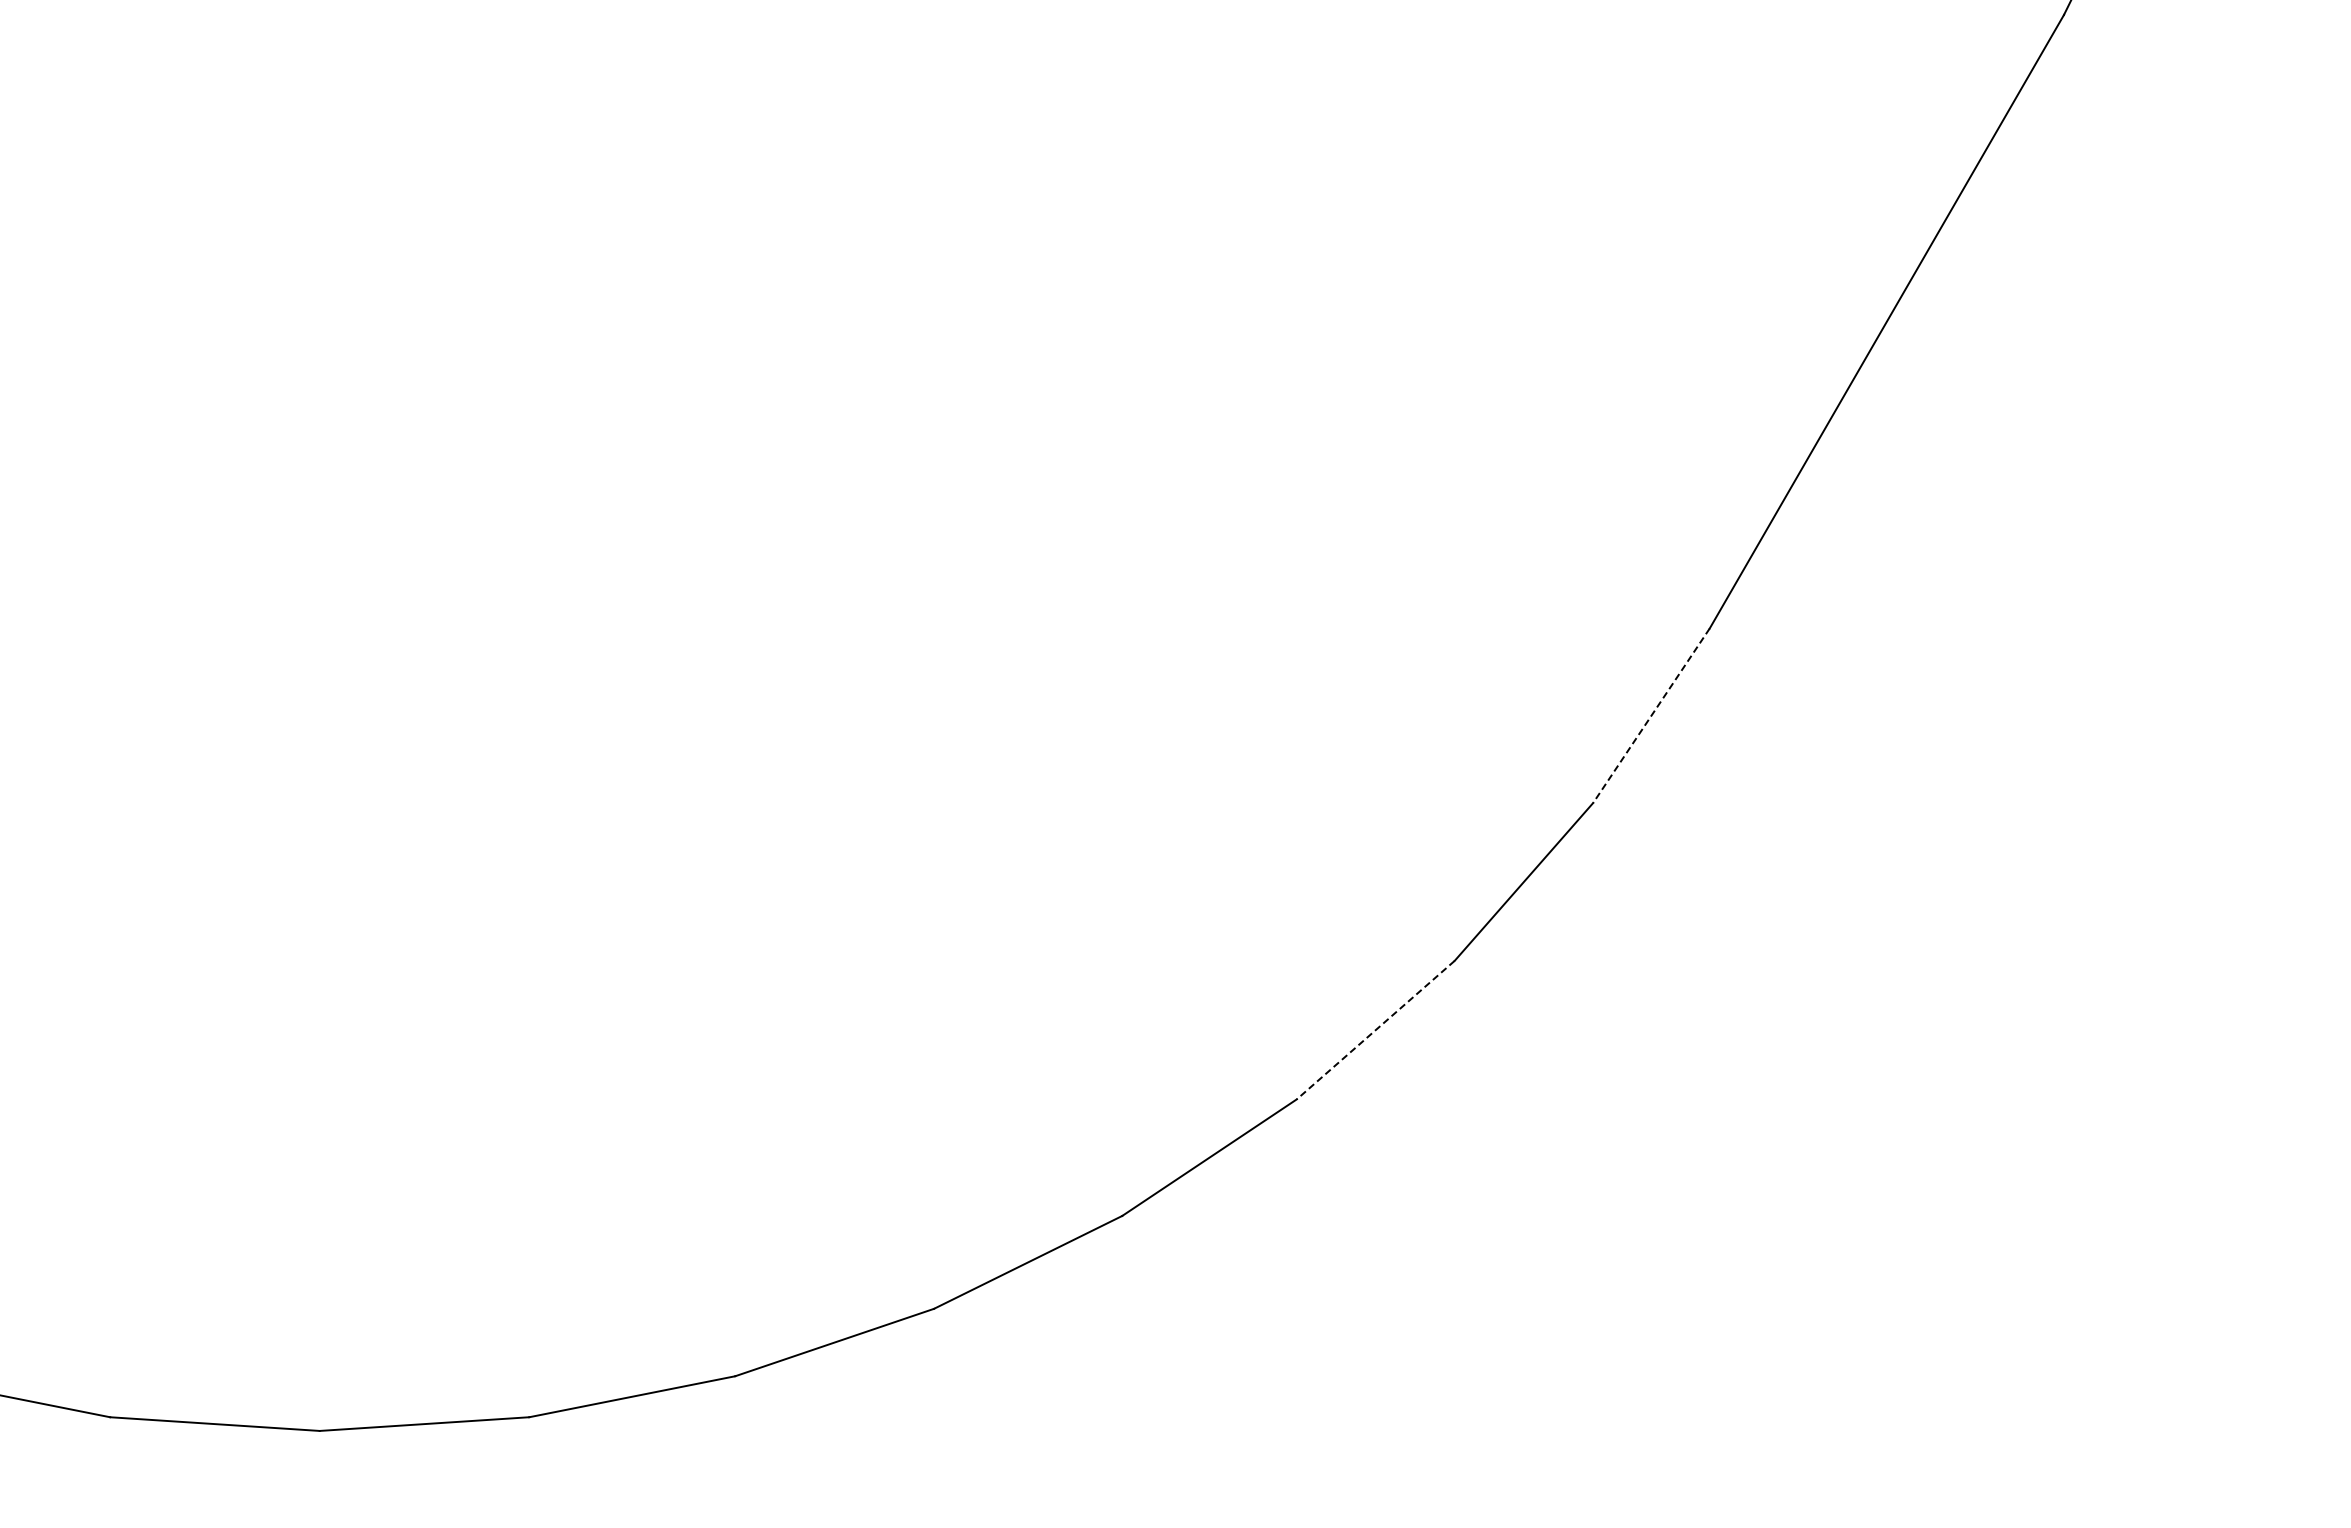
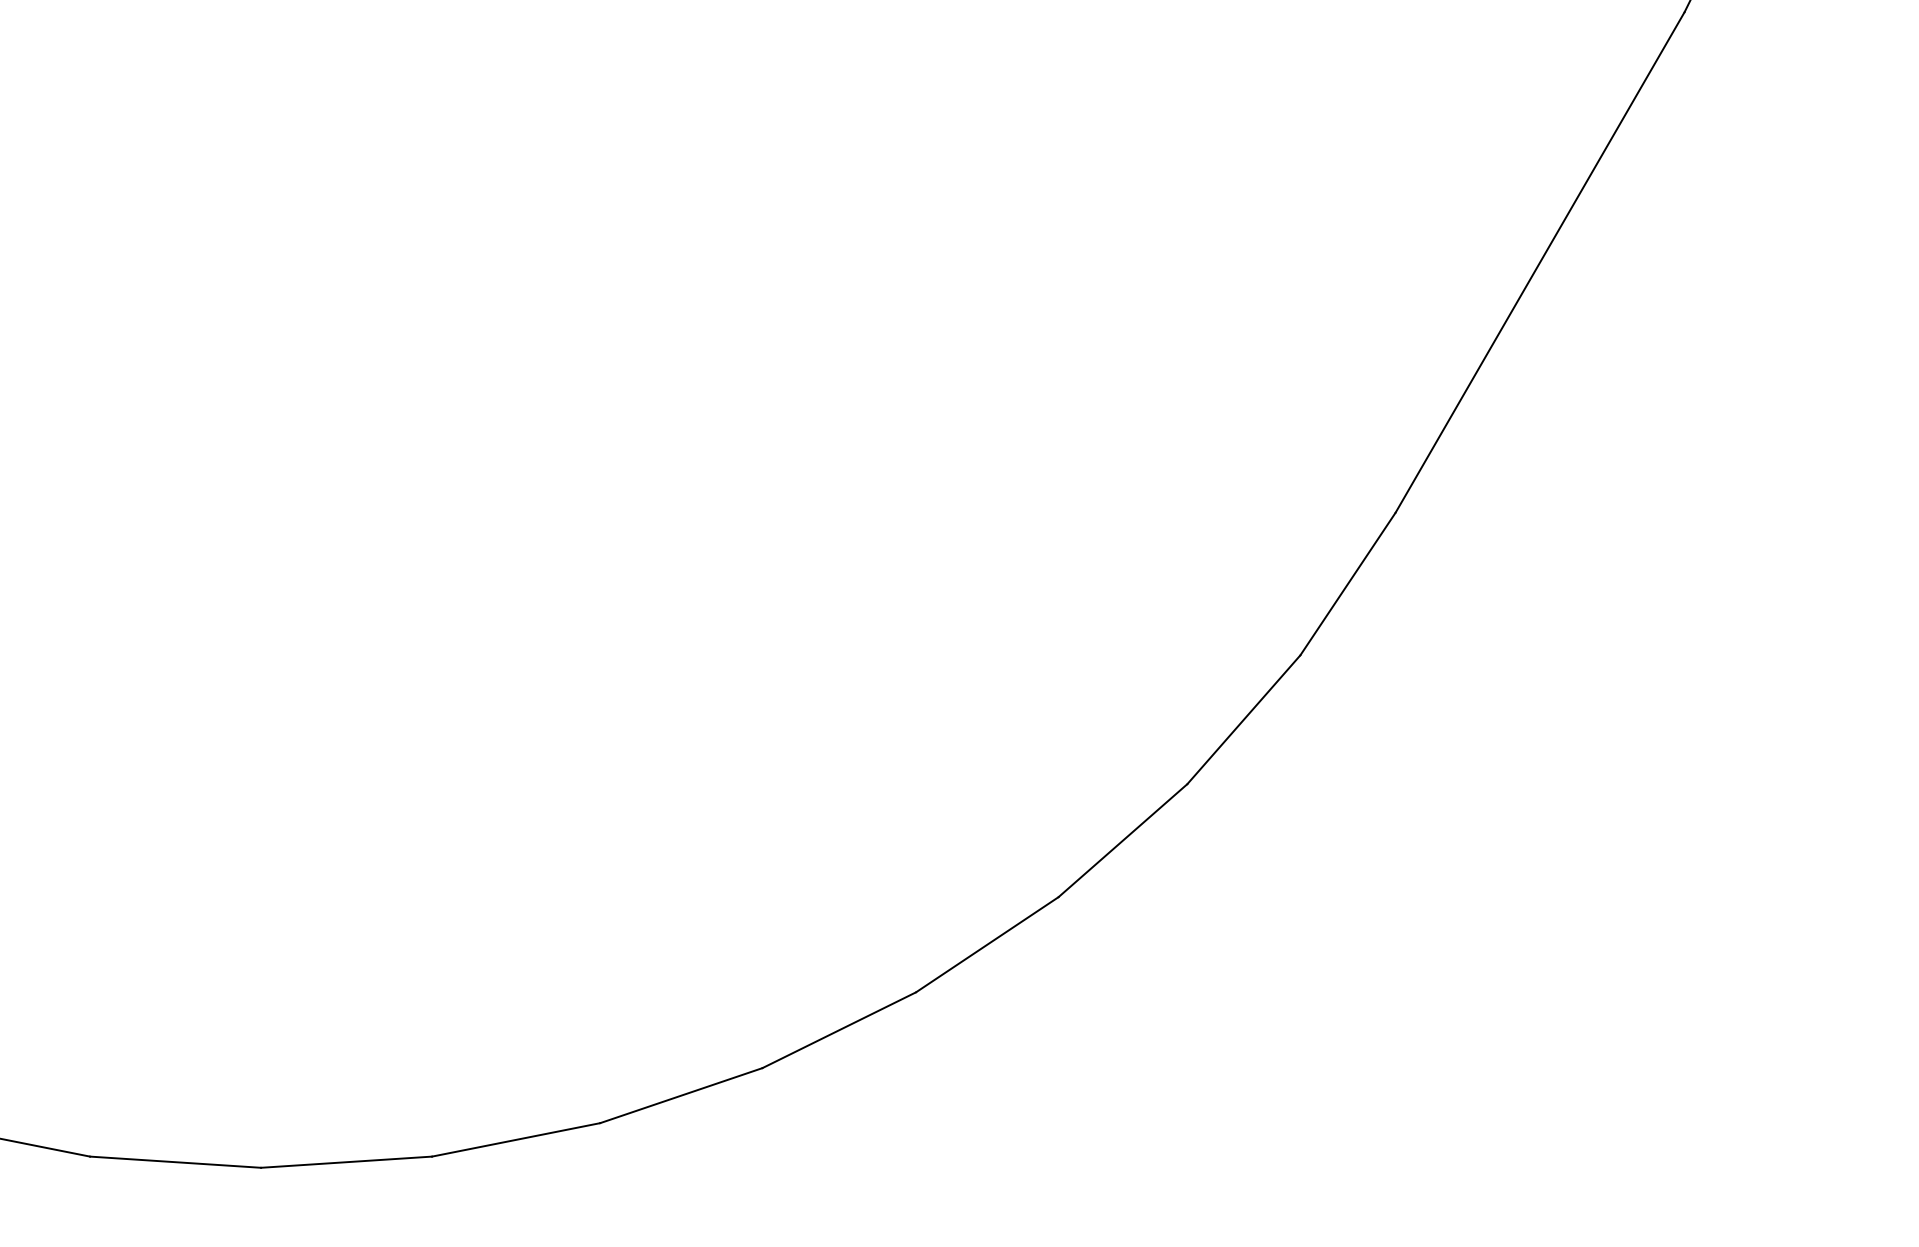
line: (1651, 716) -> (1347, 584), dashed -> solid
line: (1375, 1030) -> (1122, 840), dashed -> solid

